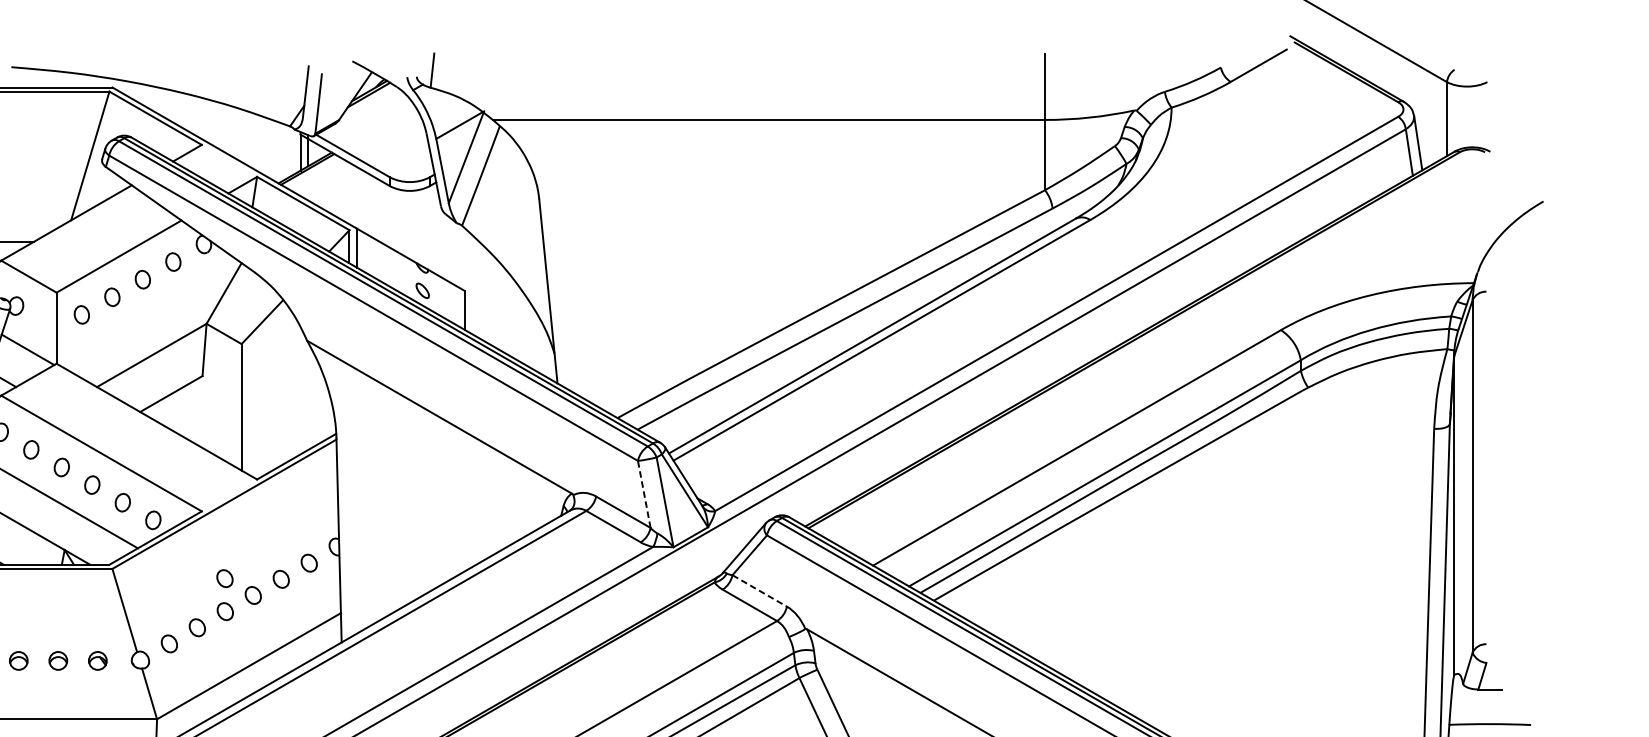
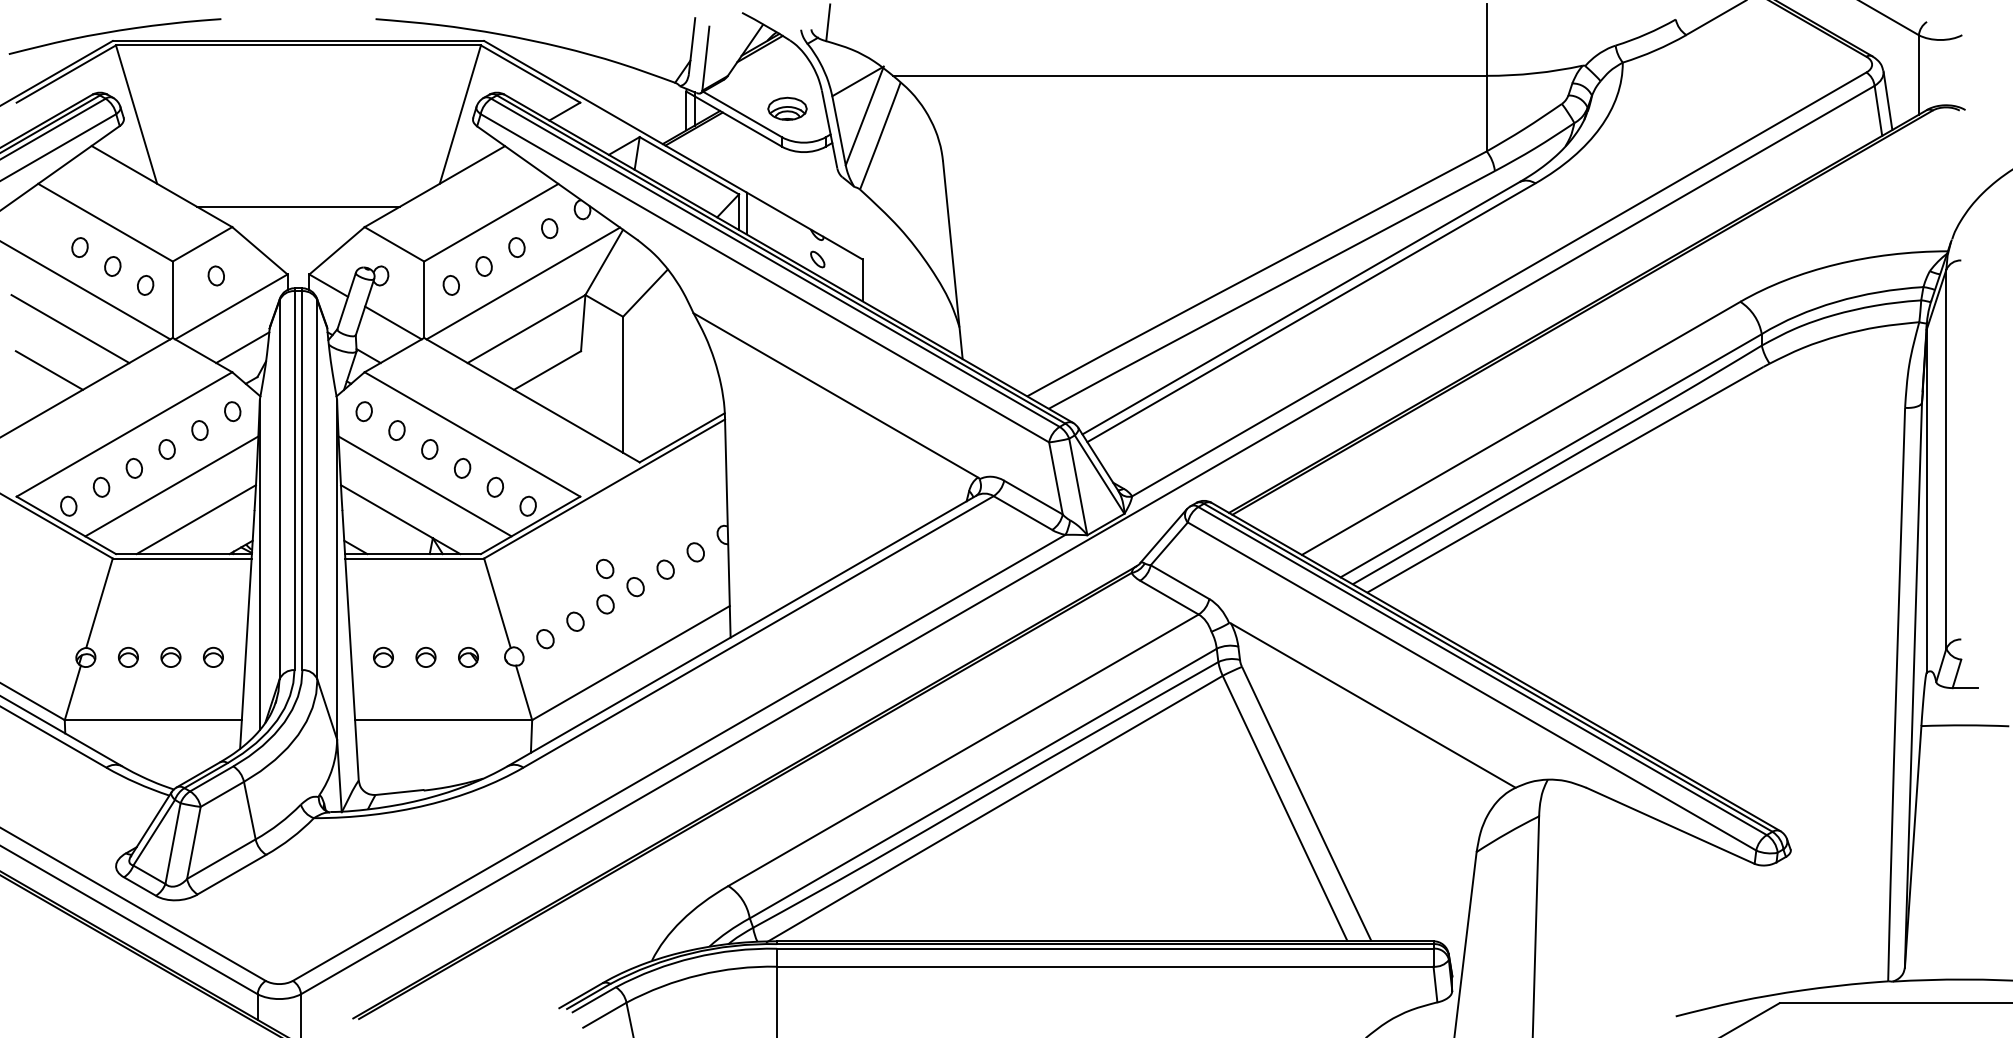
part: (394, 150) -> (787, 108), added
line: (149, 313) -> (523, 283), added
line: (643, 494) -> (1055, 478), dashed -> solid
line: (760, 591) -> (1180, 582), dashed -> solid

